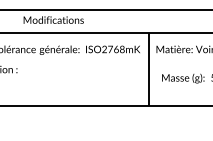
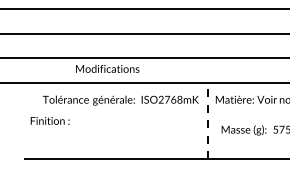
line: (148, 69) -> (207, 120), solid -> dashed

